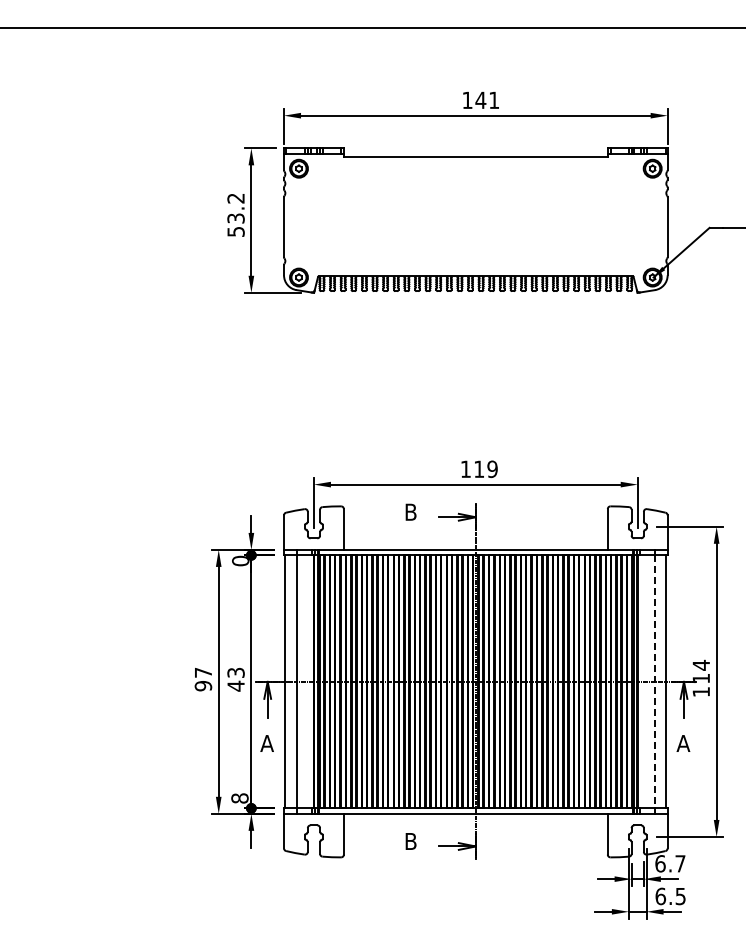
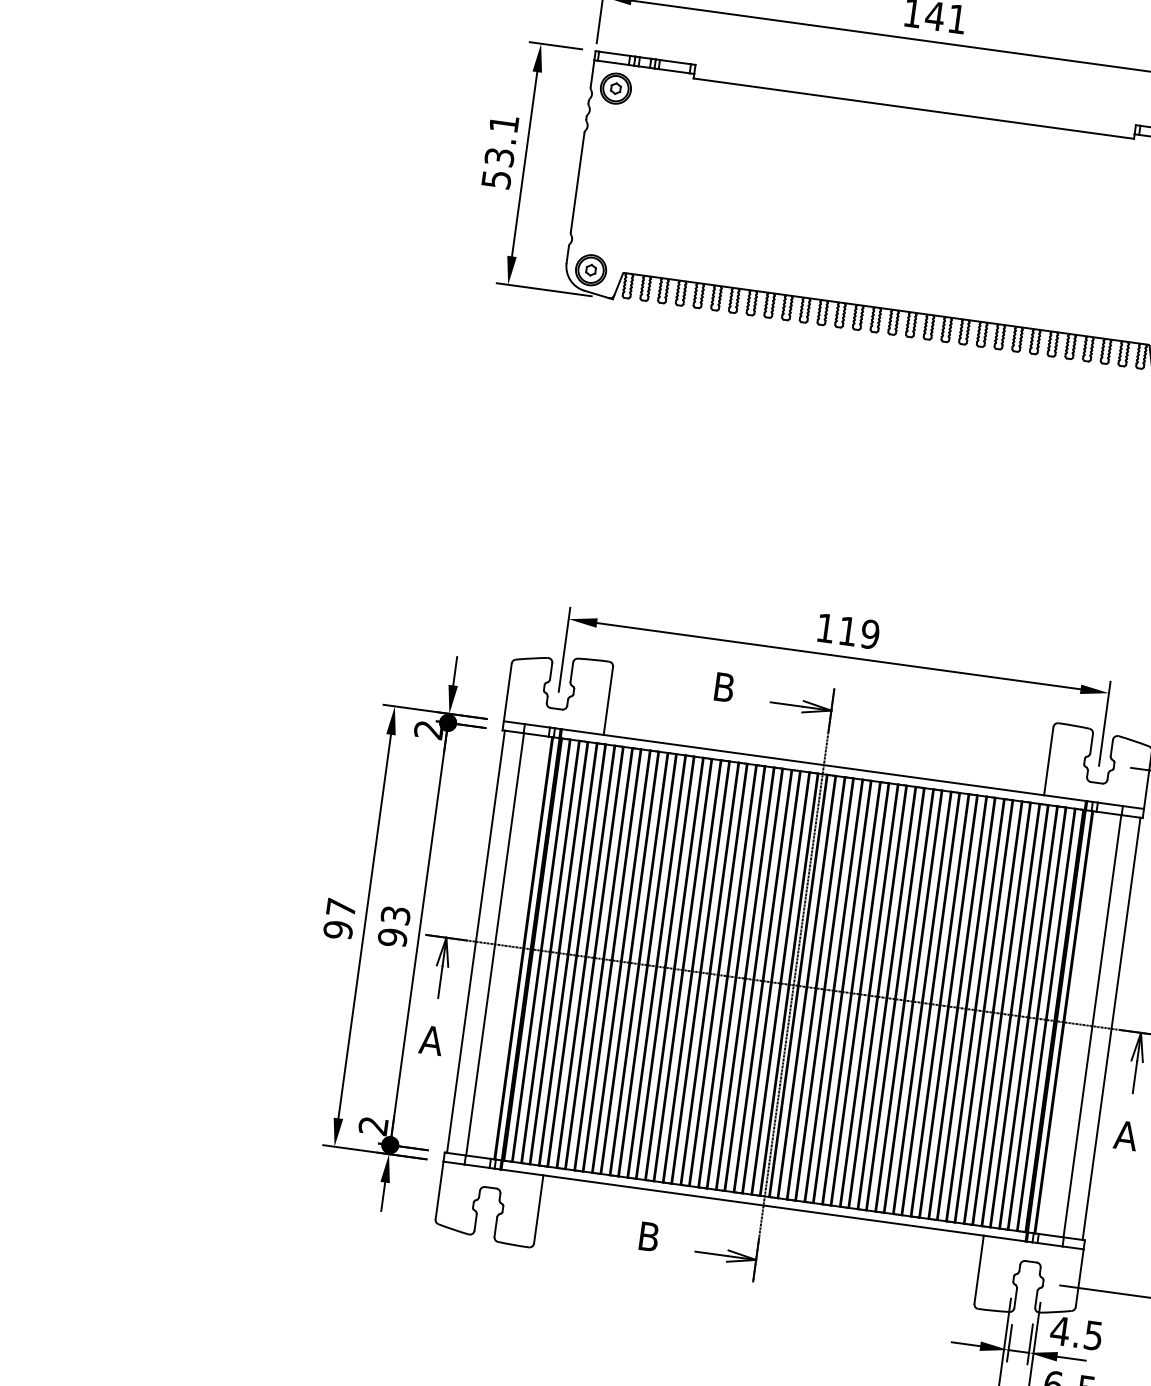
text: (235, 198) -> (503, 123), 53.2 -> 53.1
text: (240, 560) -> (428, 728), 0 -> 2
line: (654, 681) -> (1091, 1025), dashed -> solid
text: (235, 685) -> (391, 936), 43 -> 93
text: (239, 798) -> (372, 1125), 8 -> 2
text: (669, 863) -> (1075, 1332), 6.7 -> 4.5

